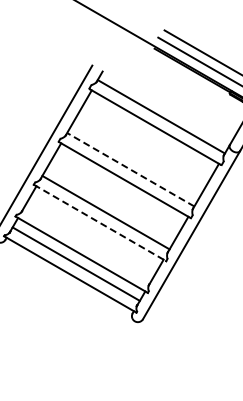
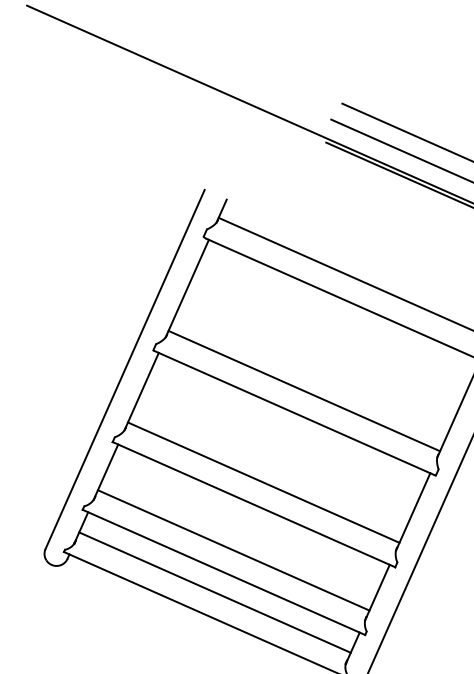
line: (130, 169) -> (303, 390), dashed -> solid
line: (100, 223) -> (255, 505), dashed -> solid
line: (87, 244) -> (233, 550), added

